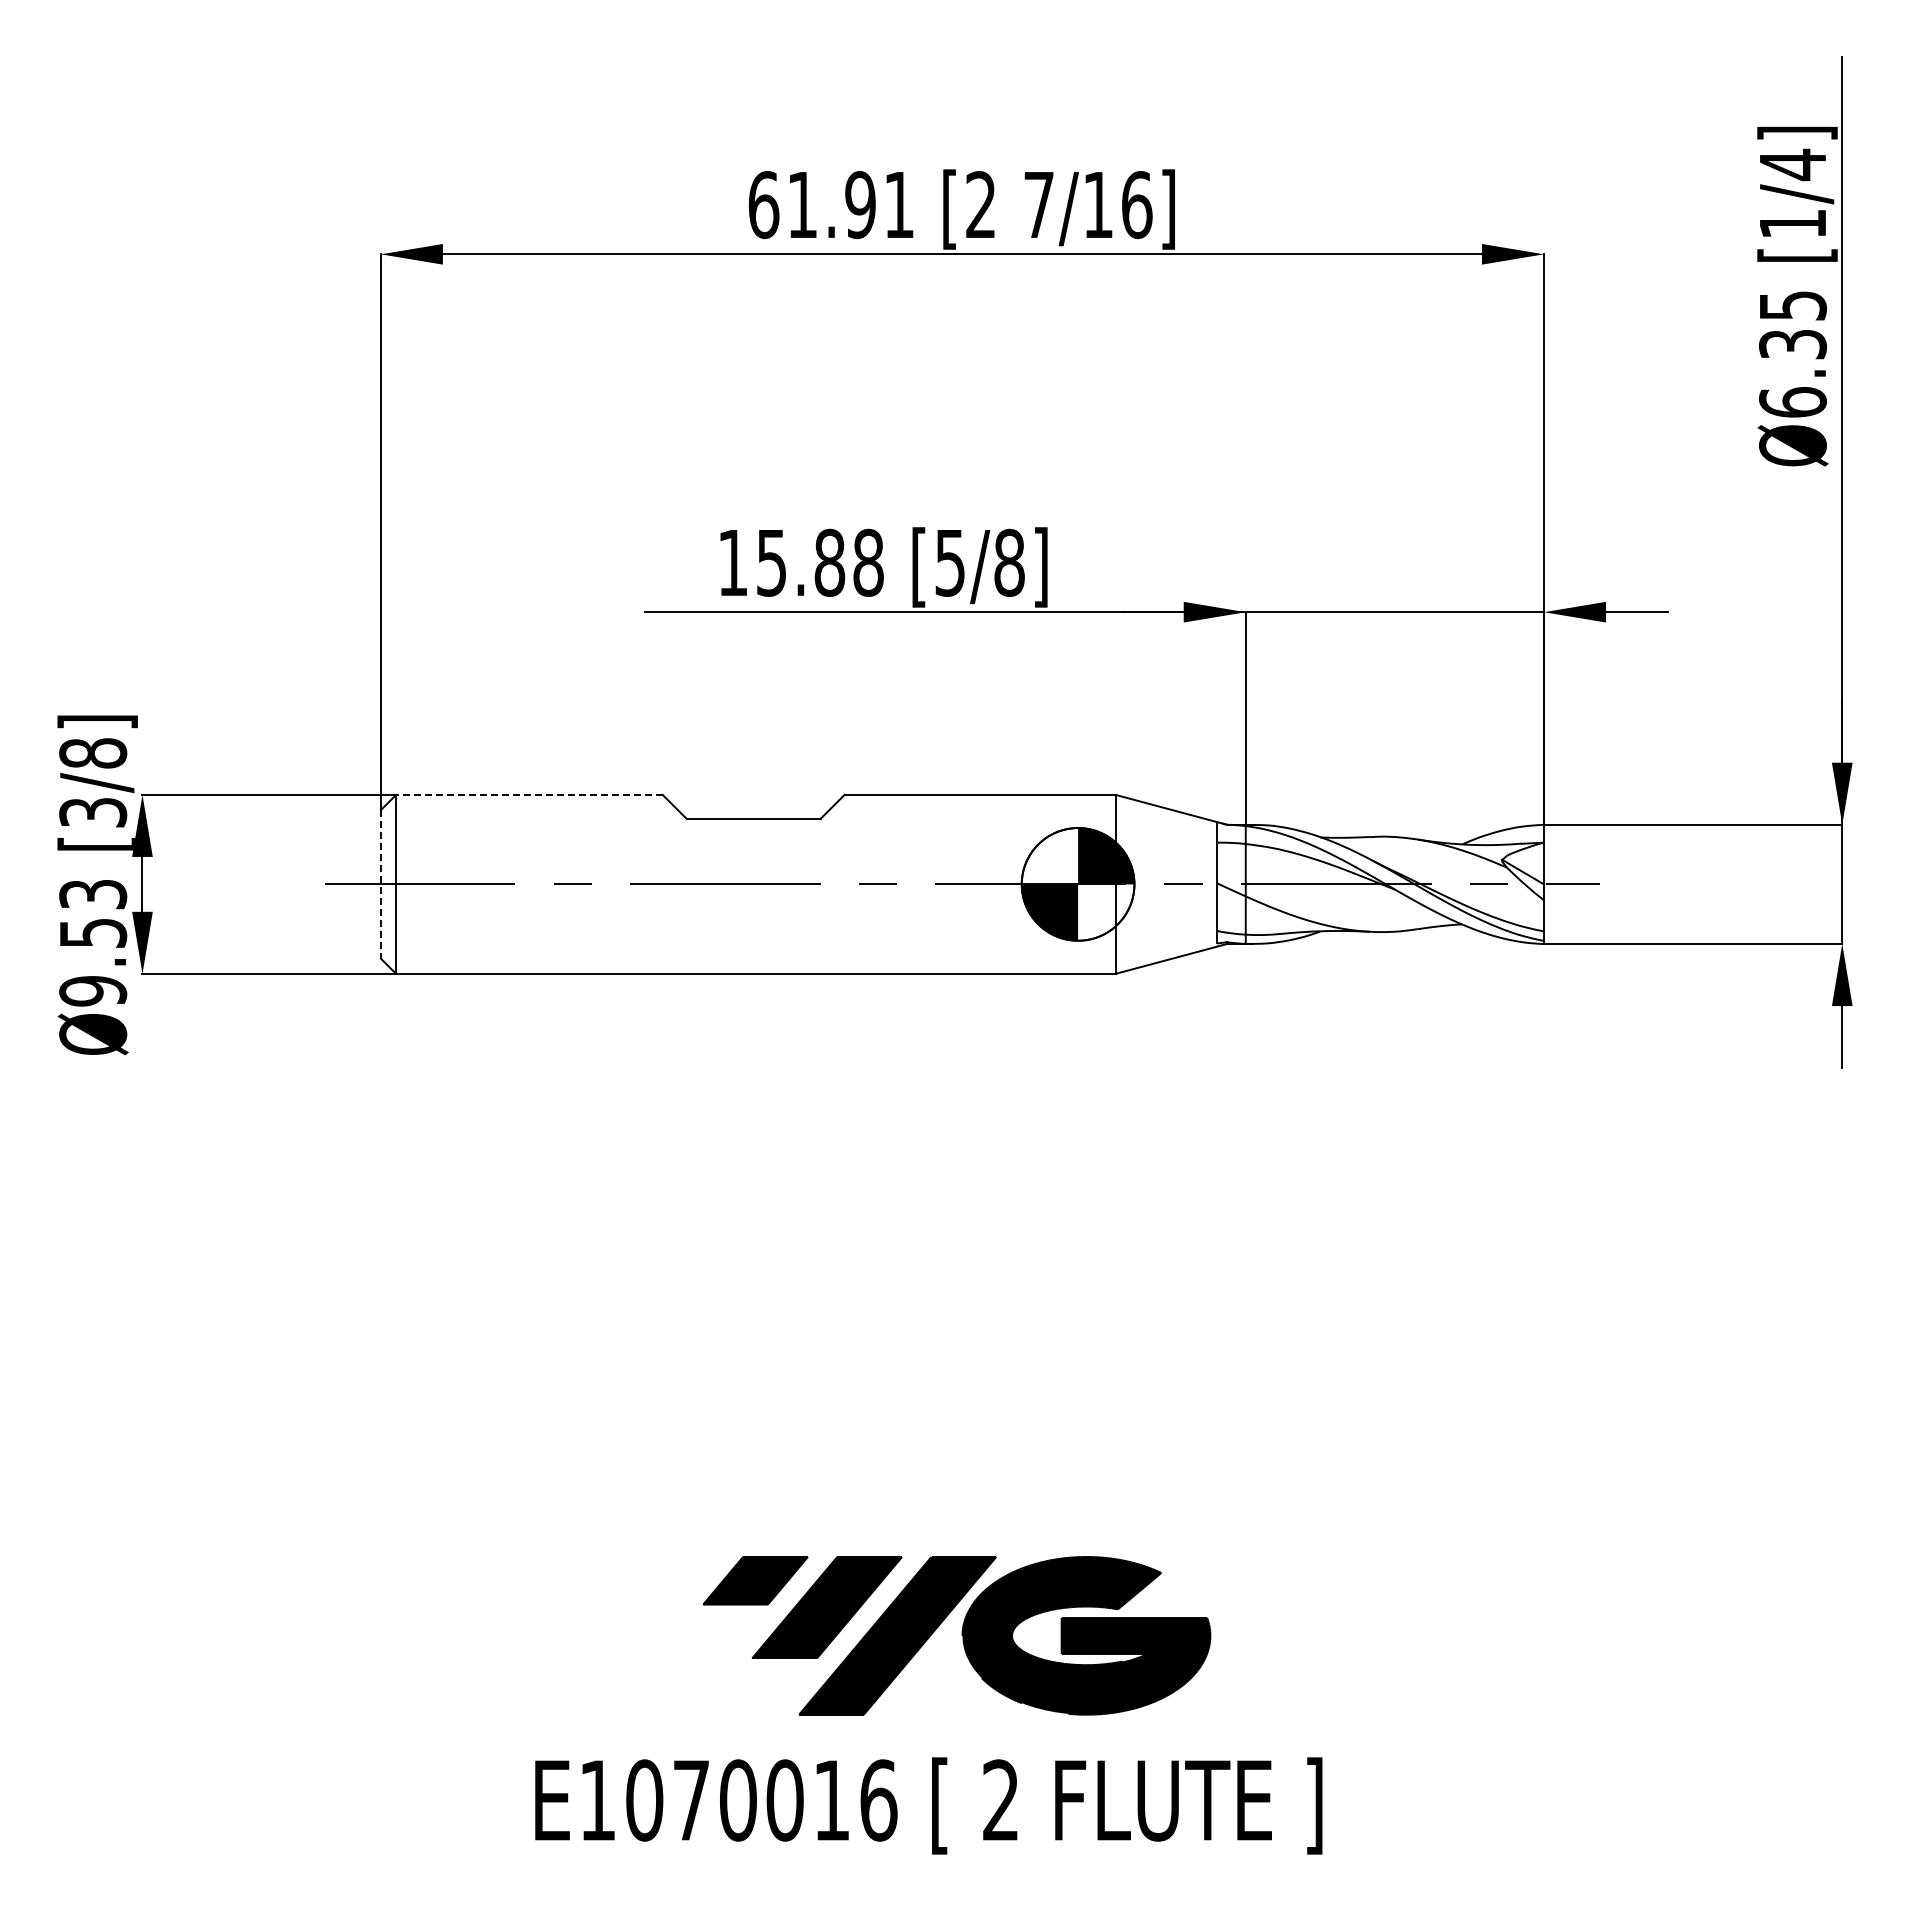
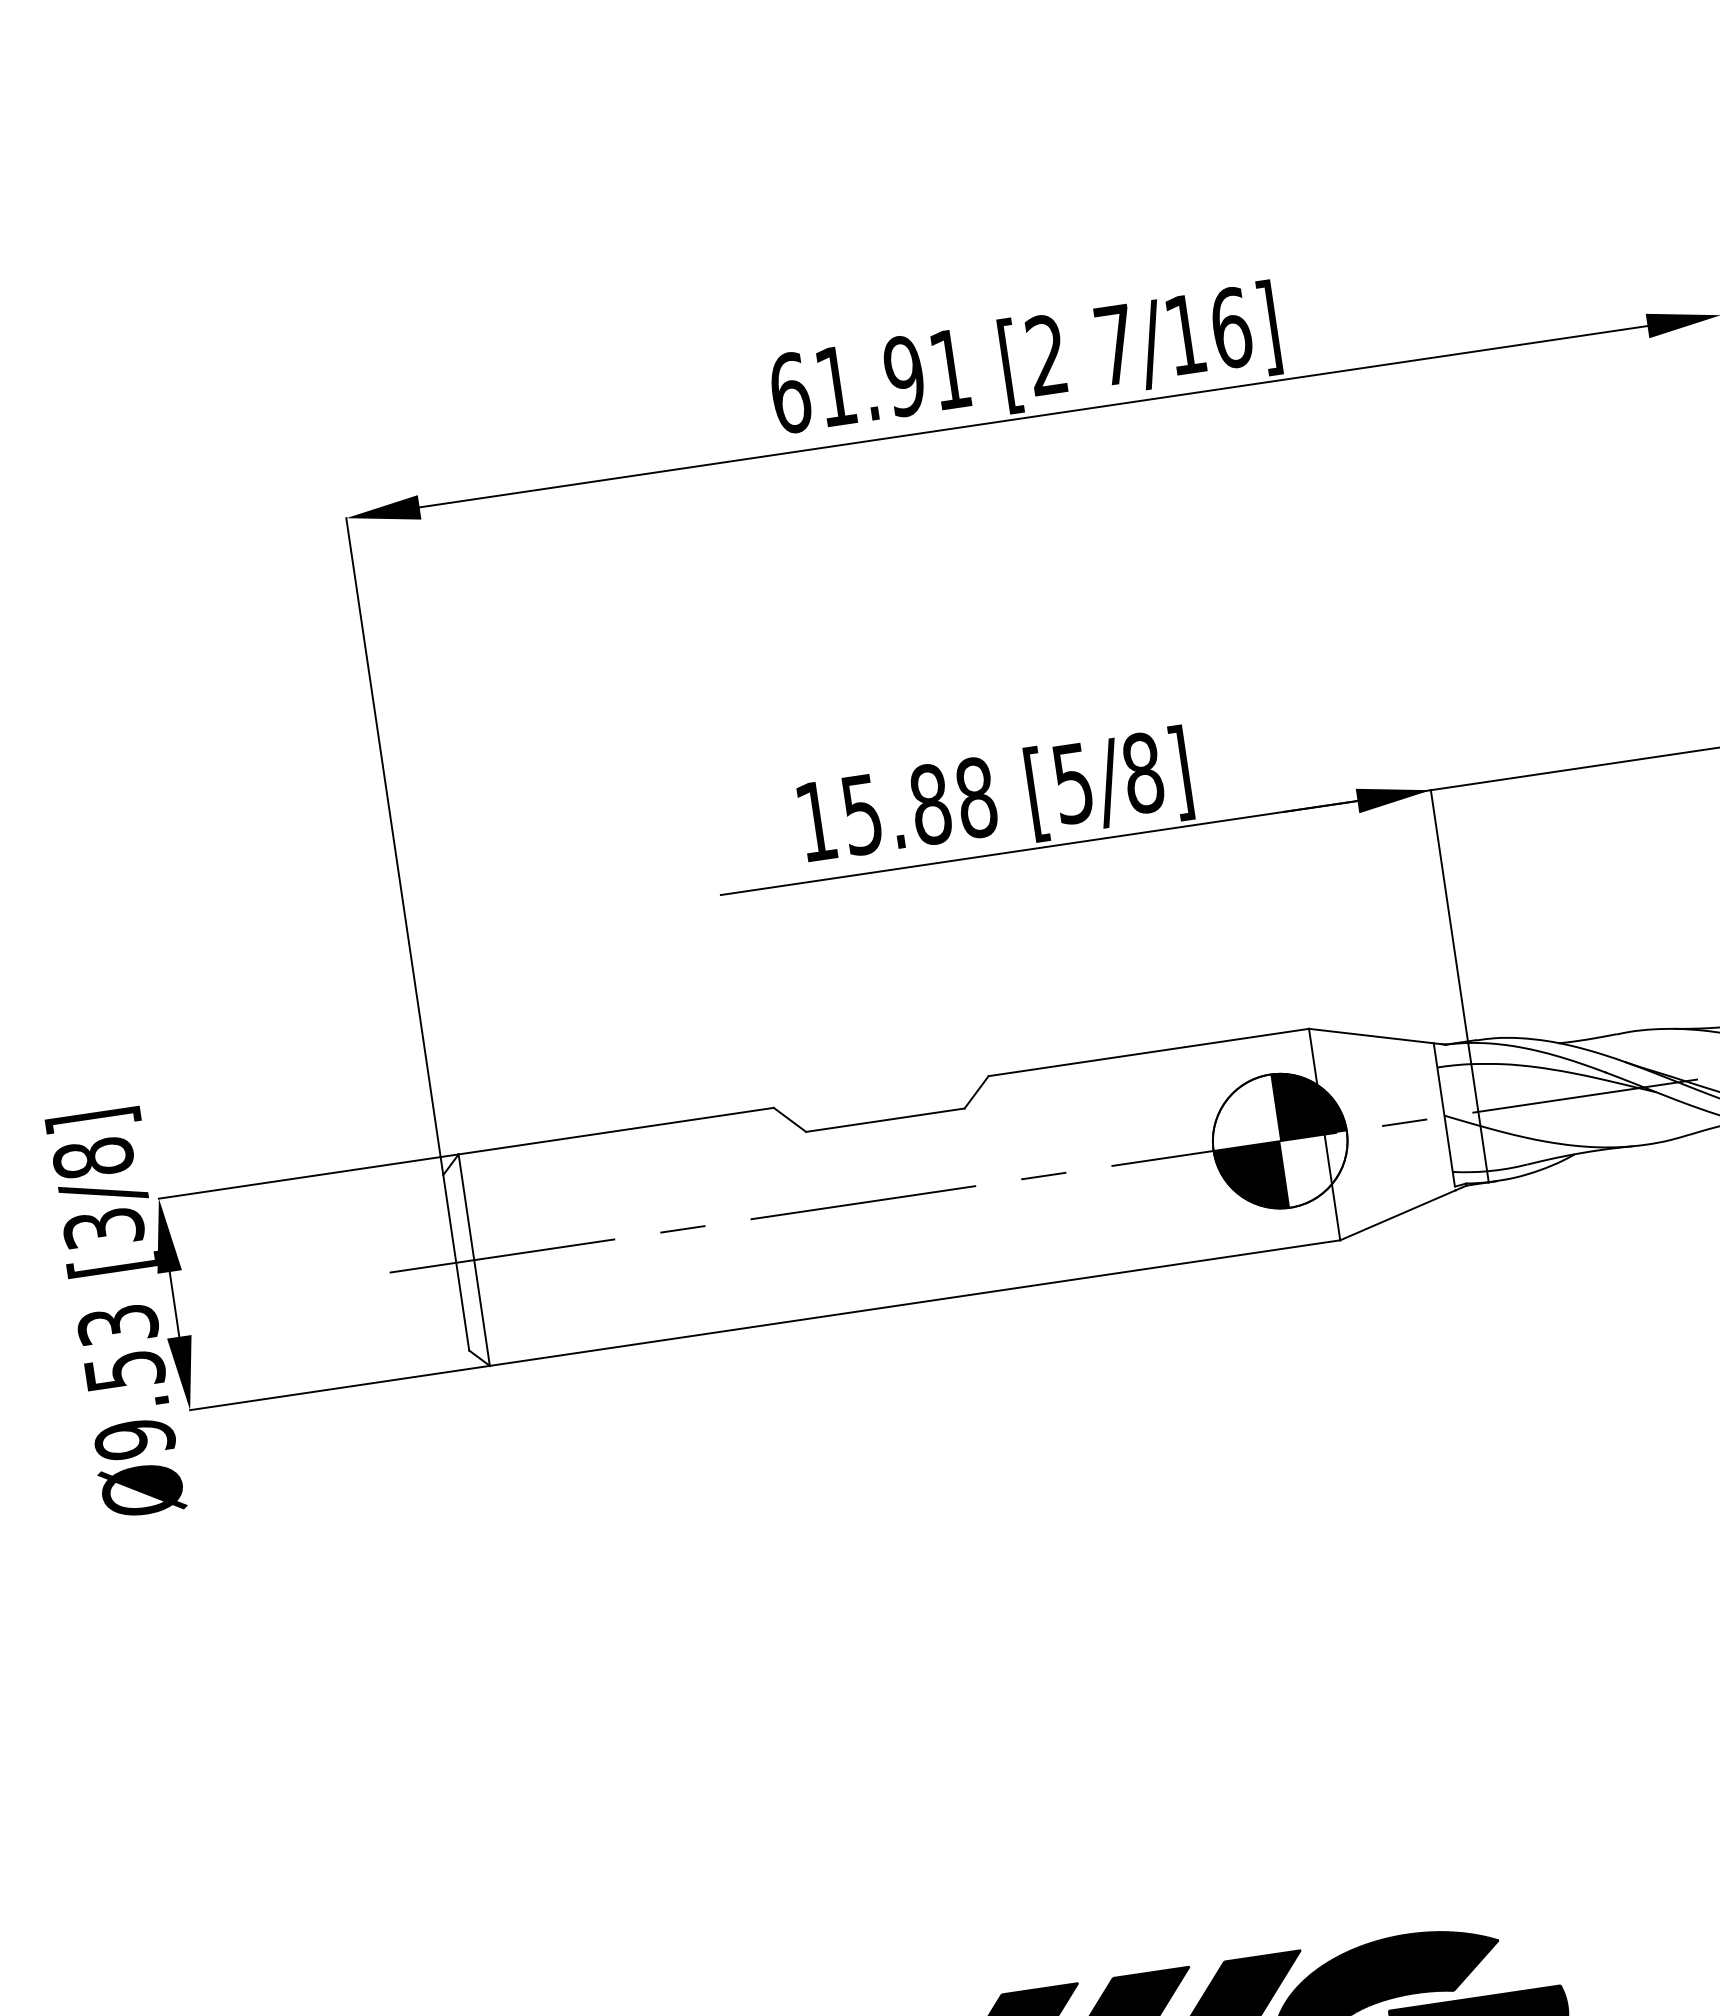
line: (528, 794) -> (615, 1130), dashed -> solid
line: (380, 884) -> (455, 1263), dashed -> solid

